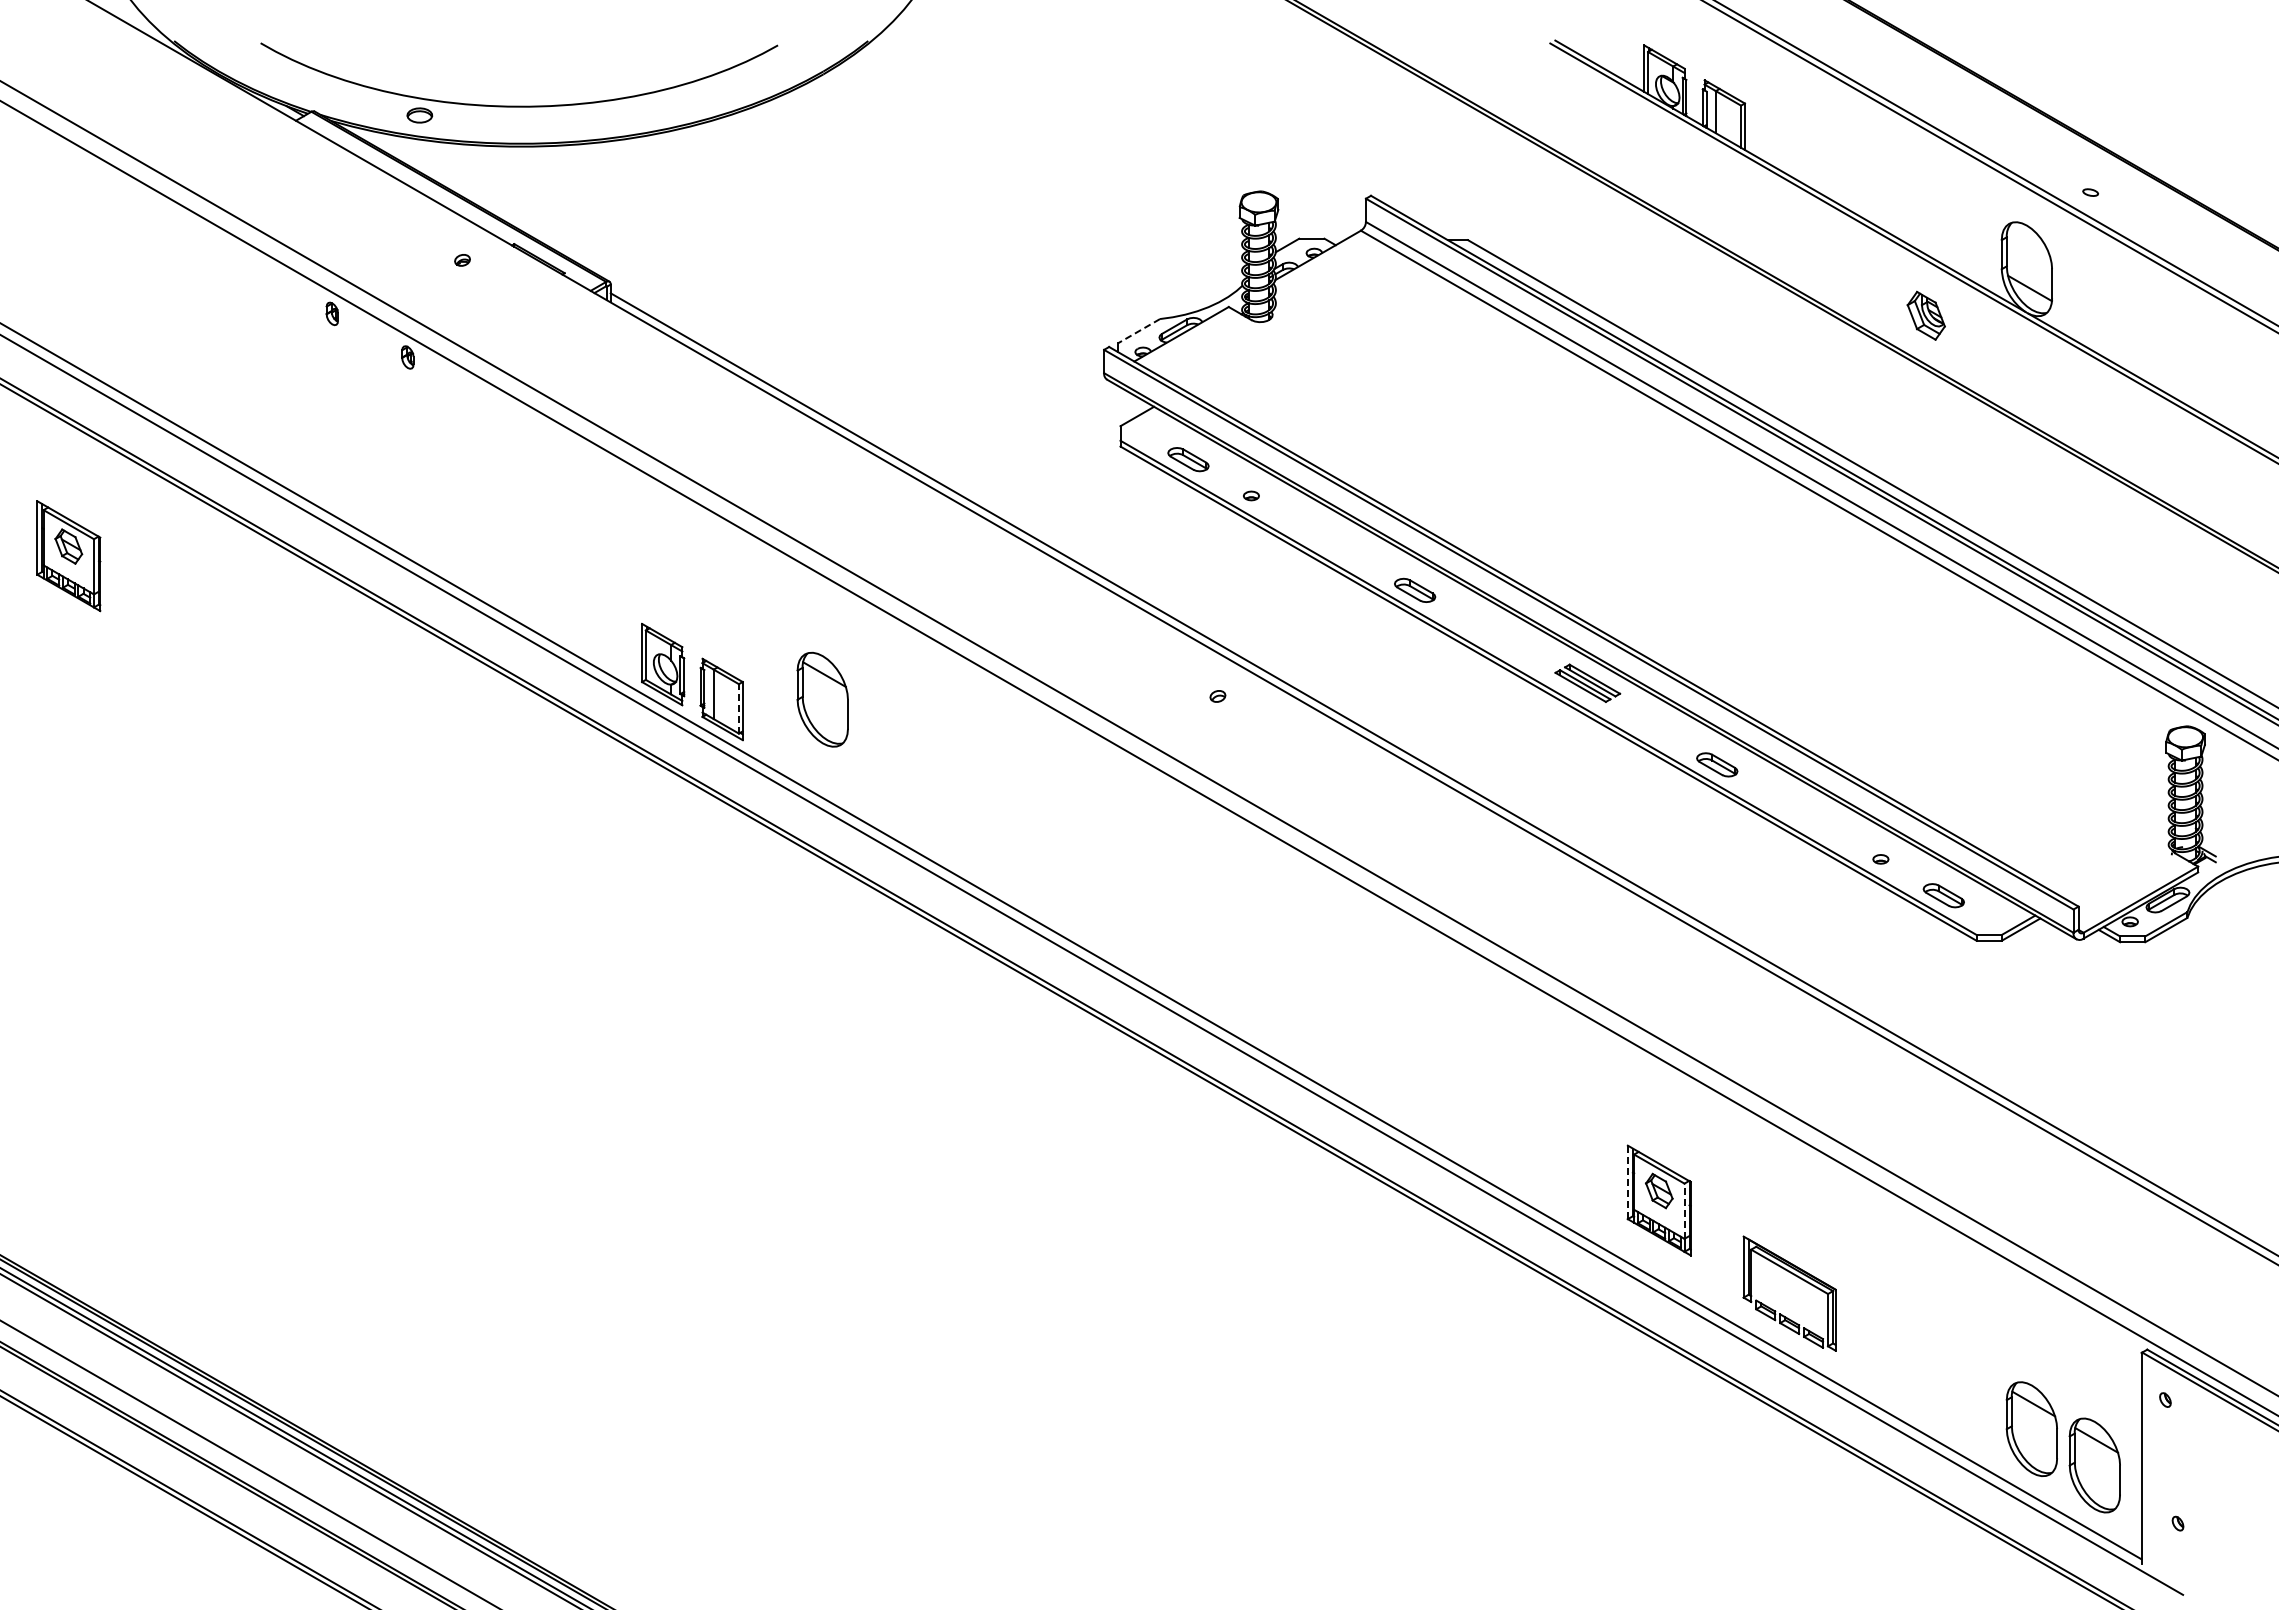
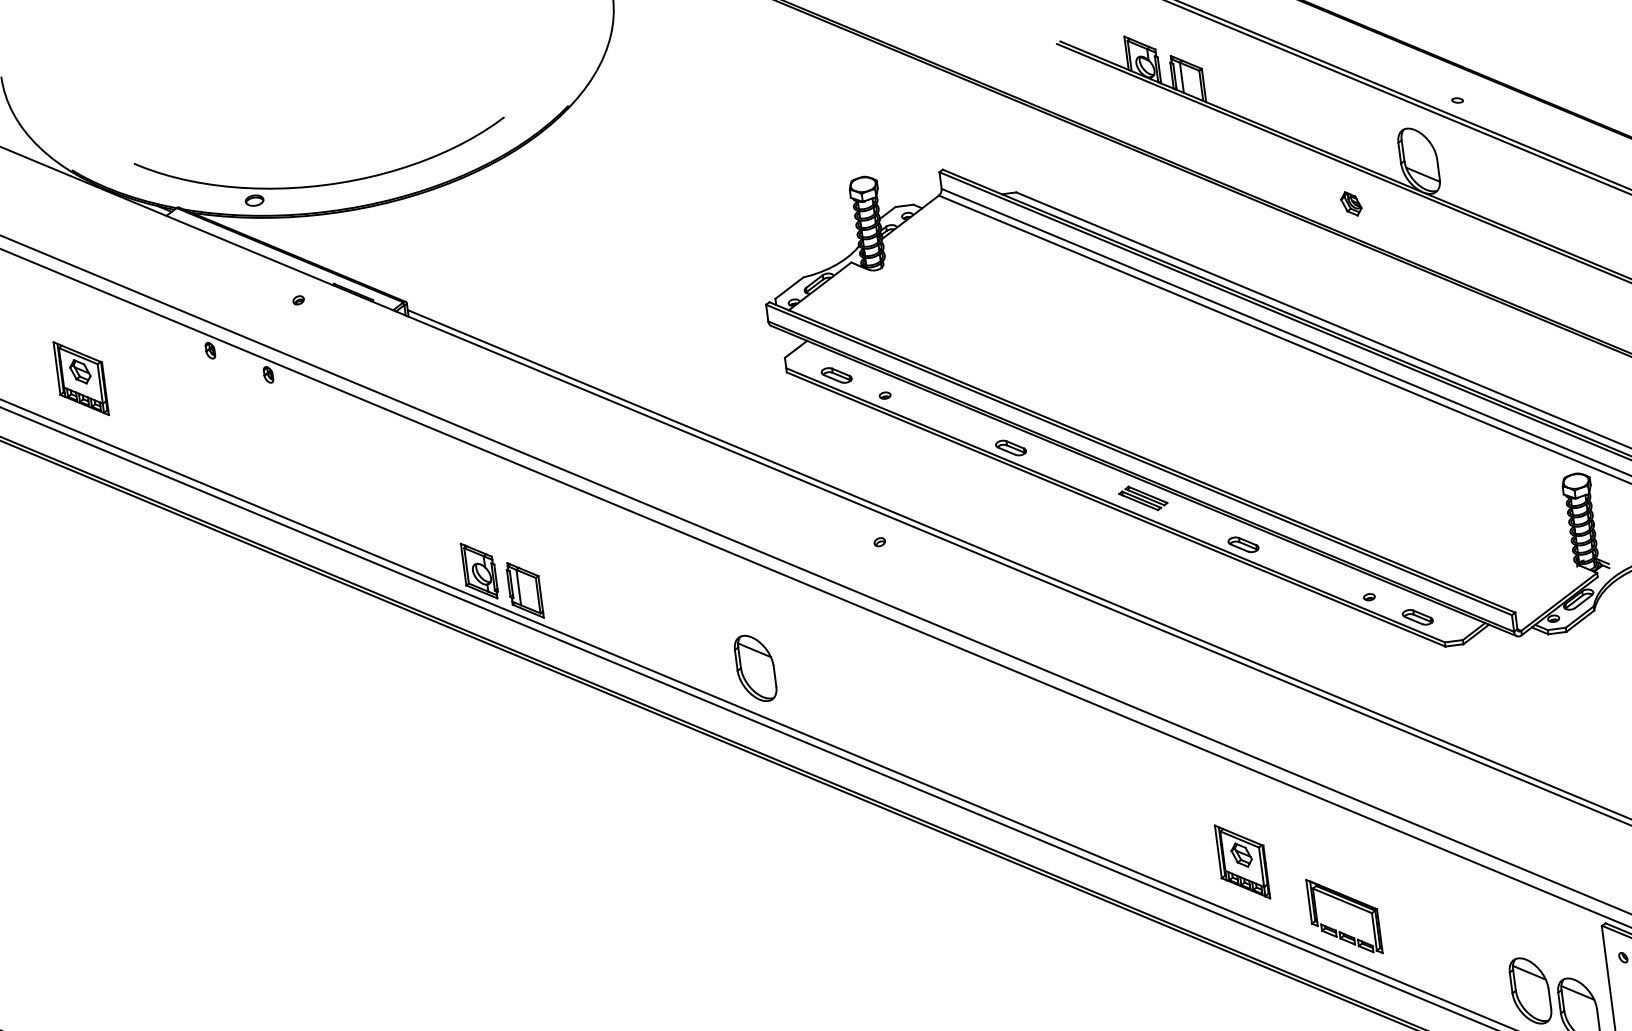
part: (1925, 315) -> (1350, 203), size x0.71
line: (1138, 331) -> (789, 288), dashed -> solid
part: (68, 556) -> (81, 378), moved
part: (822, 699) -> (755, 668), moved
line: (738, 708) -> (537, 595), dashed -> solid
line: (1627, 1182) -> (1218, 852), dashed -> solid
line: (1684, 1211) -> (1261, 867), dashed -> solid

